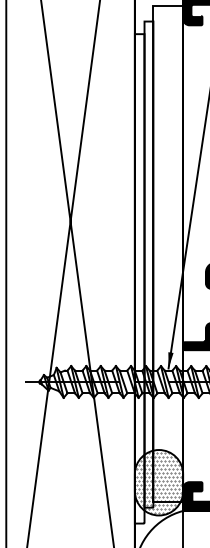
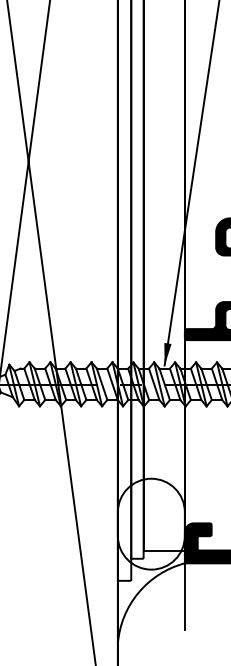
hatch: (157, 482) -> (149, 523), removed

